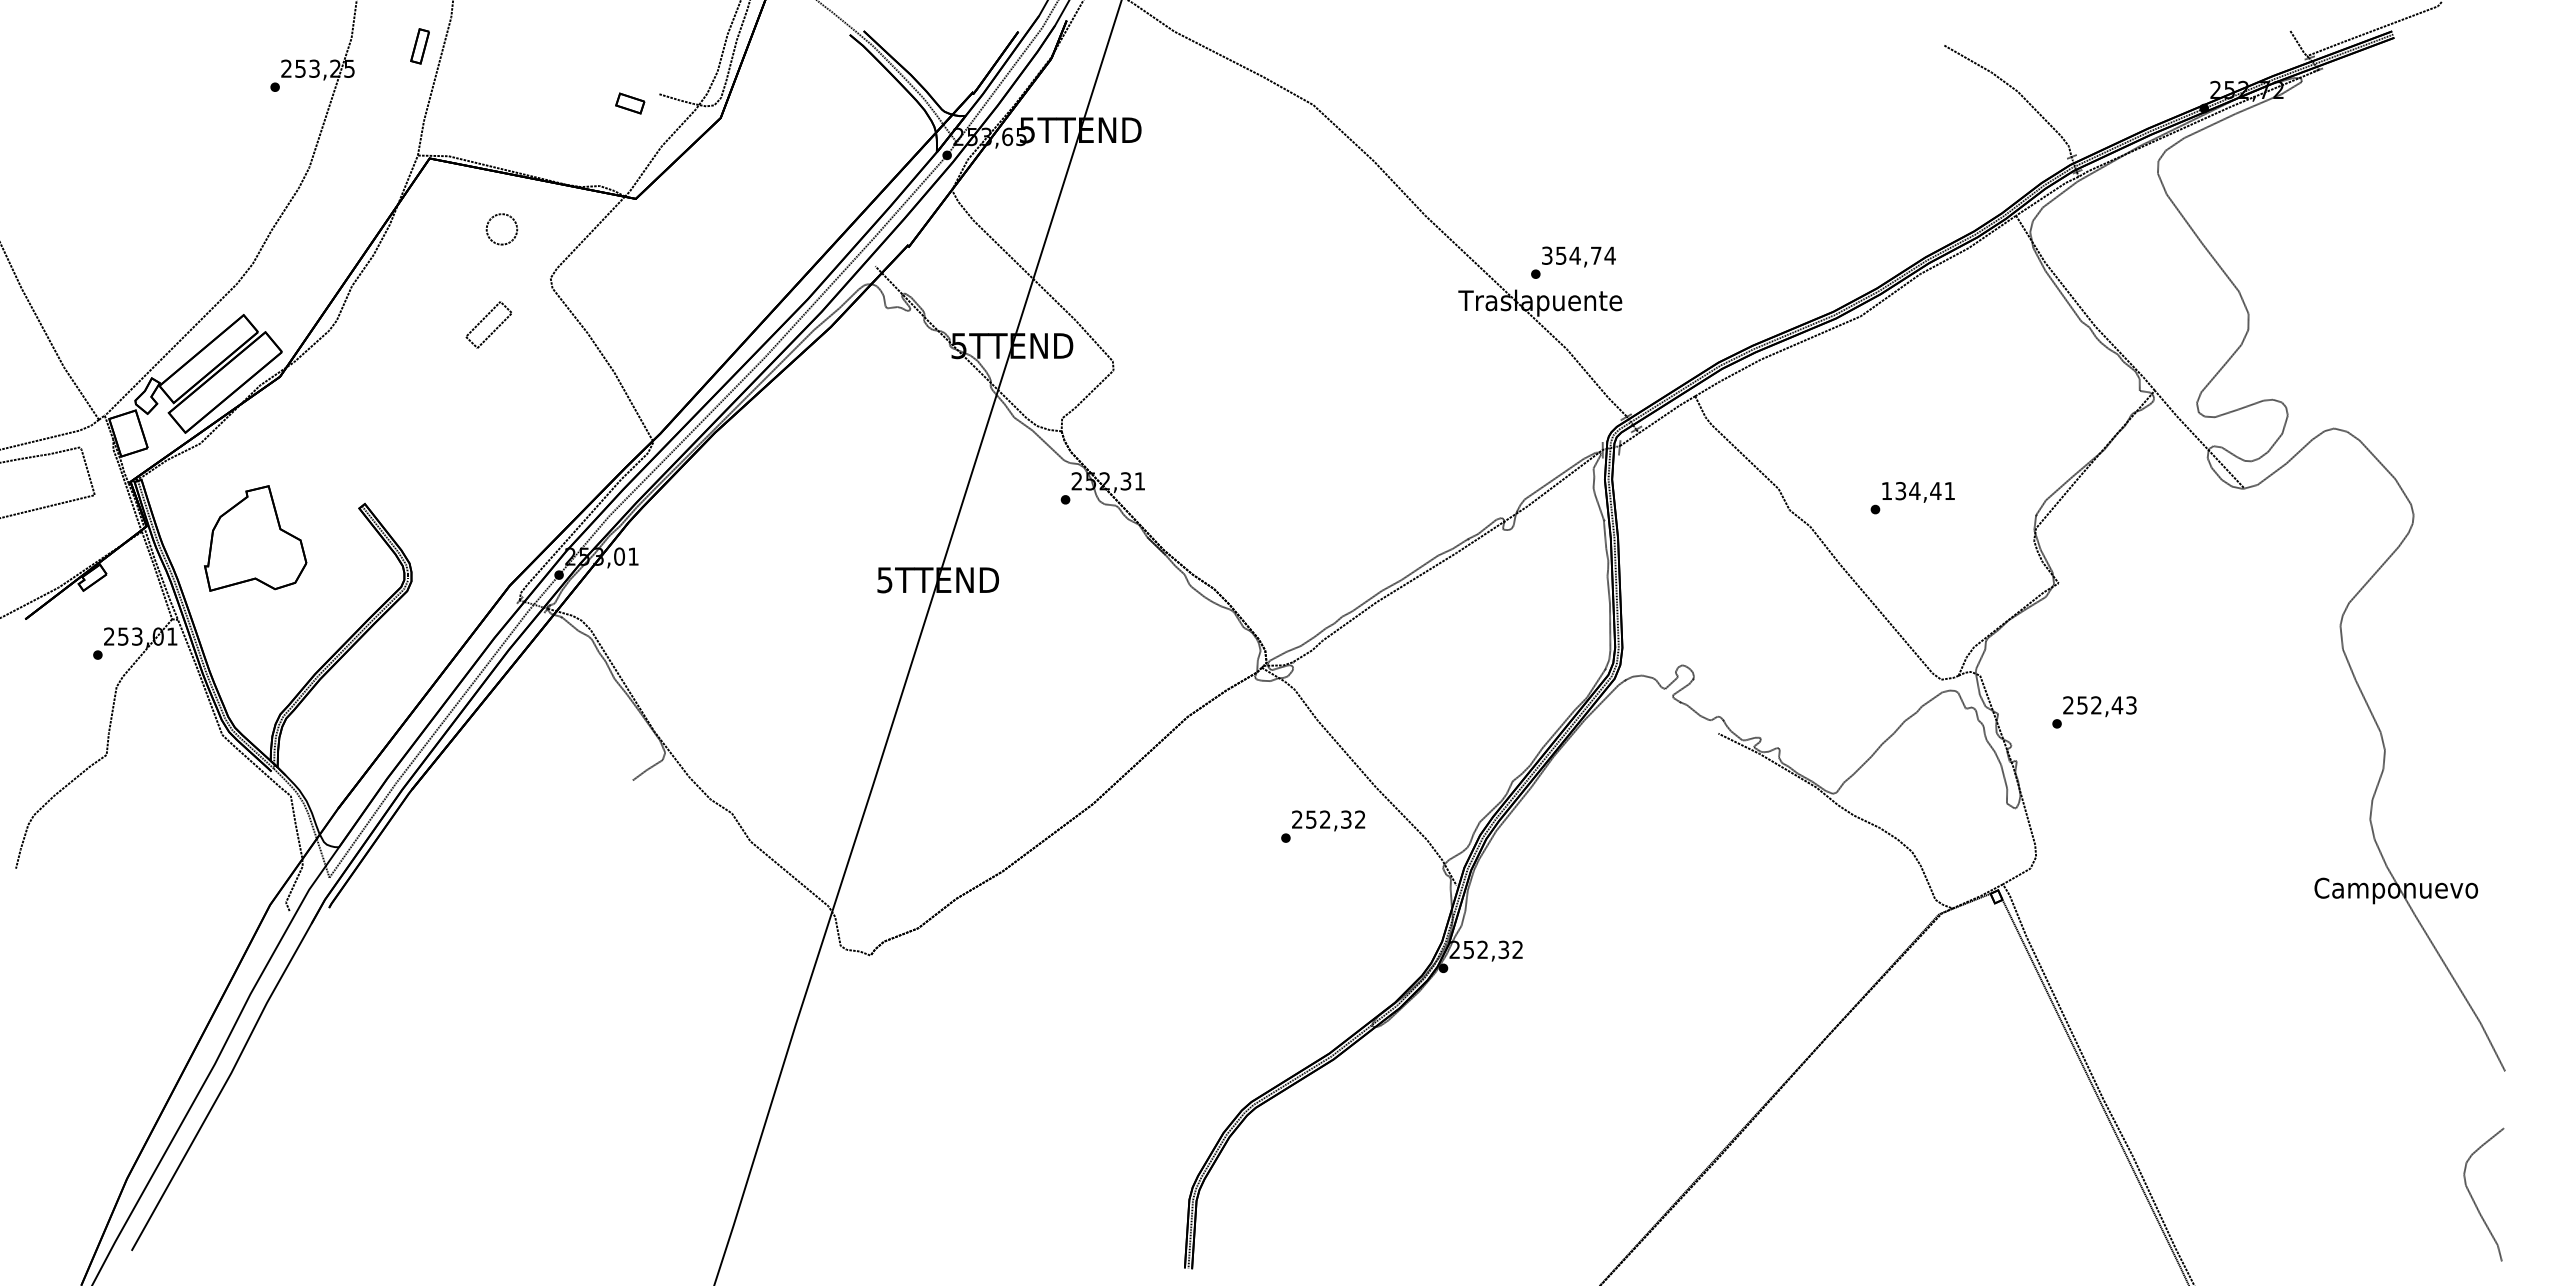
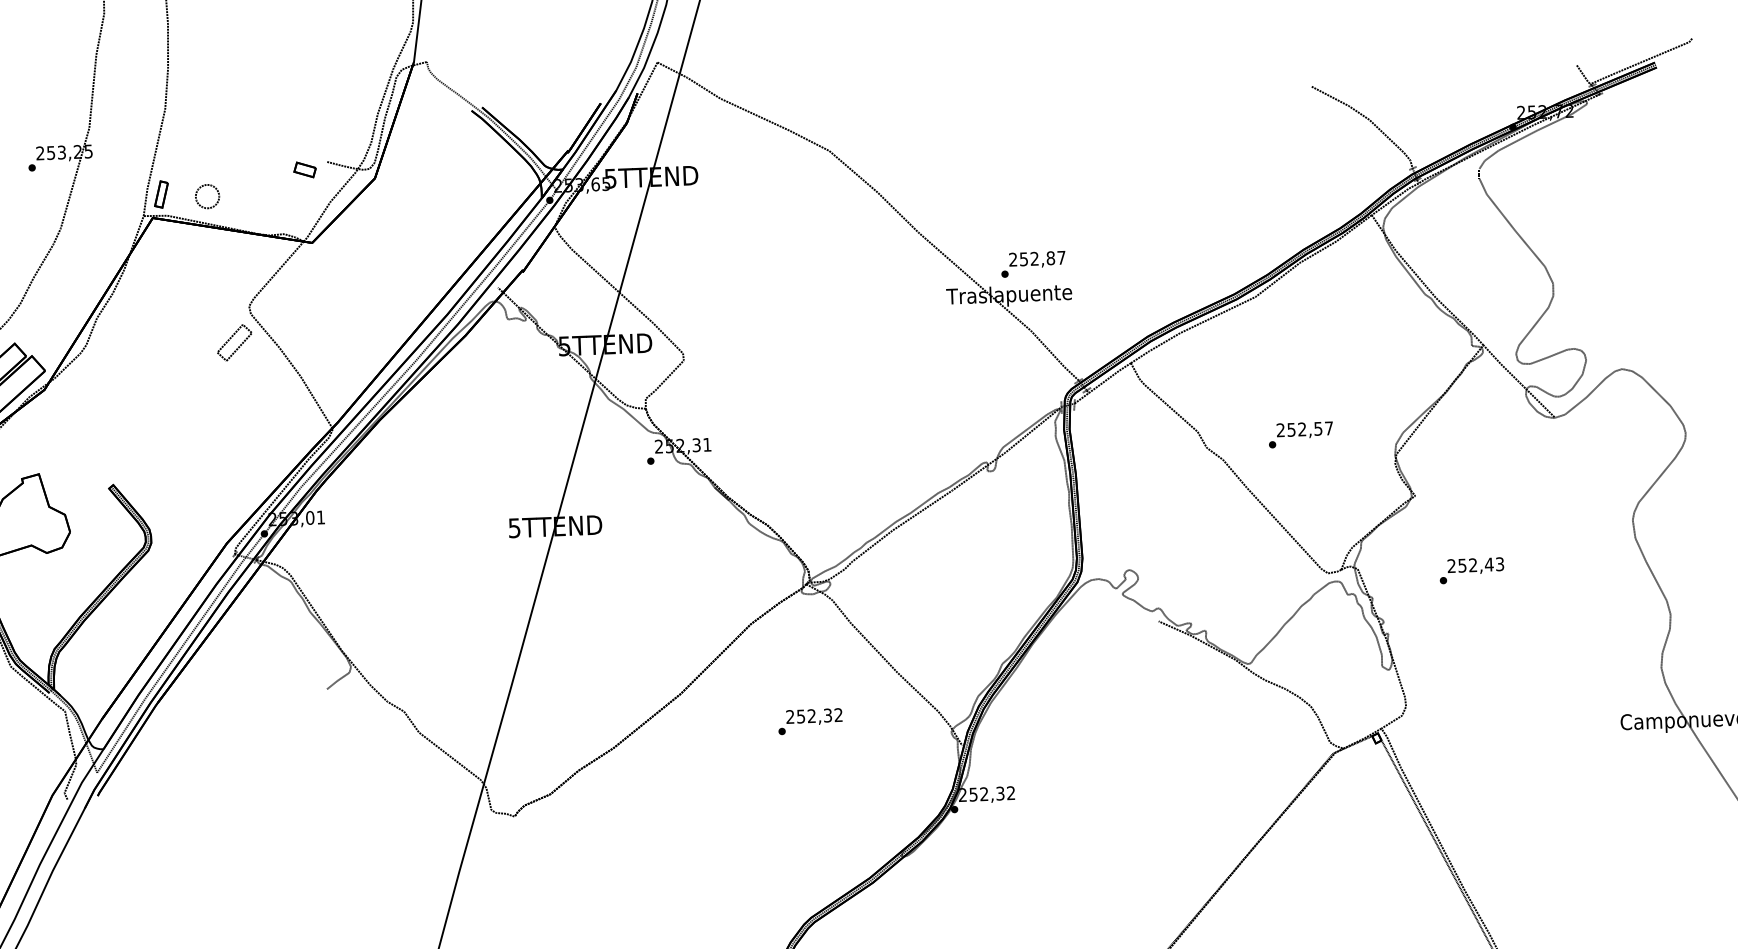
part: (419, 46) -> (161, 194), moved
part: (488, 233) -> (197, 200), moved
text: (1578, 255) -> (1037, 258), 354,74 -> 252,87
part: (488, 324) -> (234, 342), moved
text: (1917, 491) -> (1304, 429), 134,41 -> 252,57
text: (2094, 712) -> (1471, 570), moved
text: (1323, 826) -> (810, 721), moved

